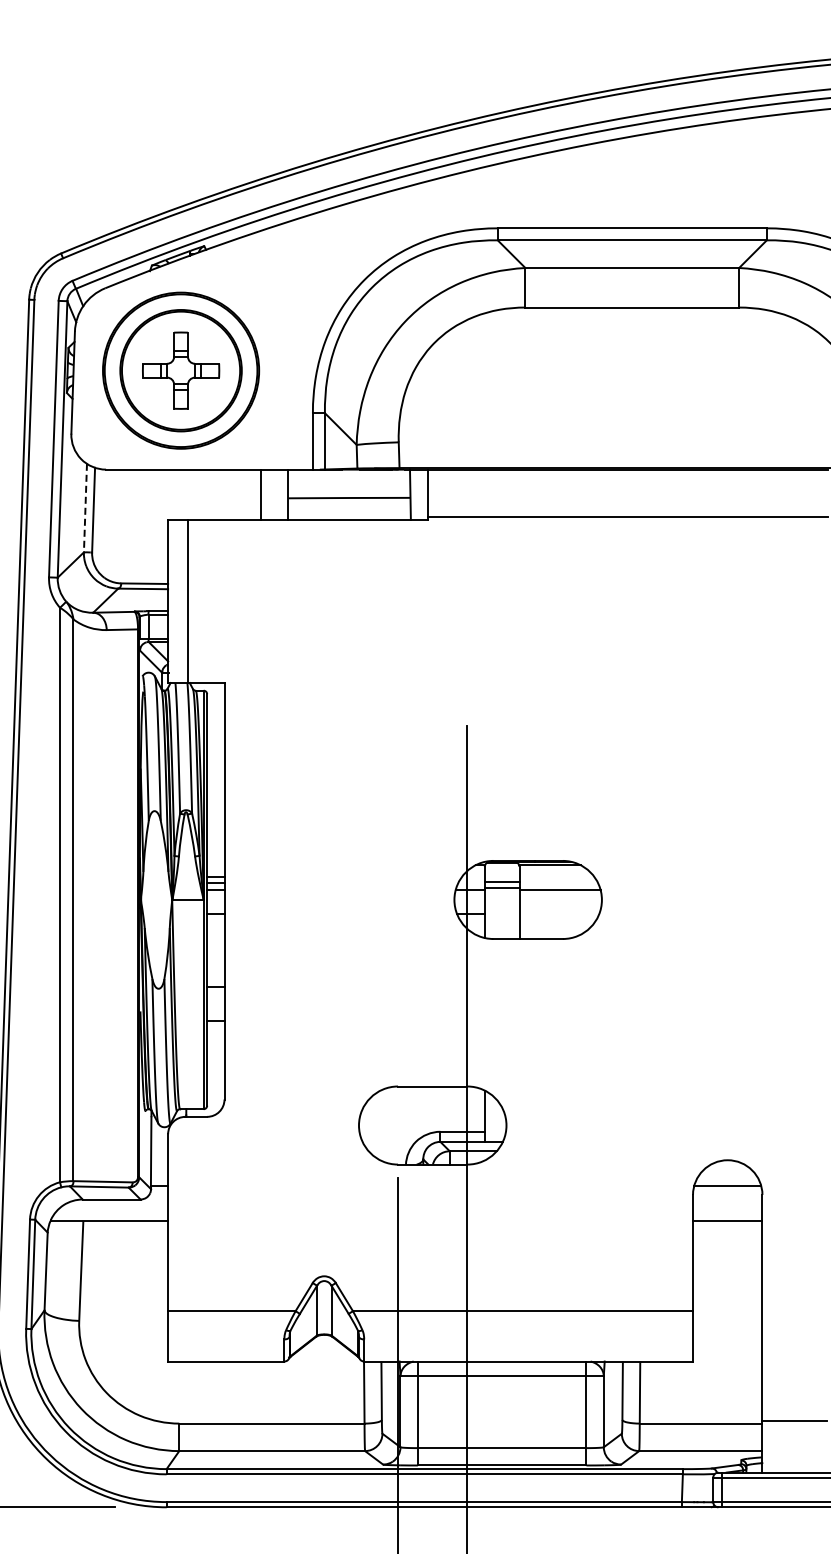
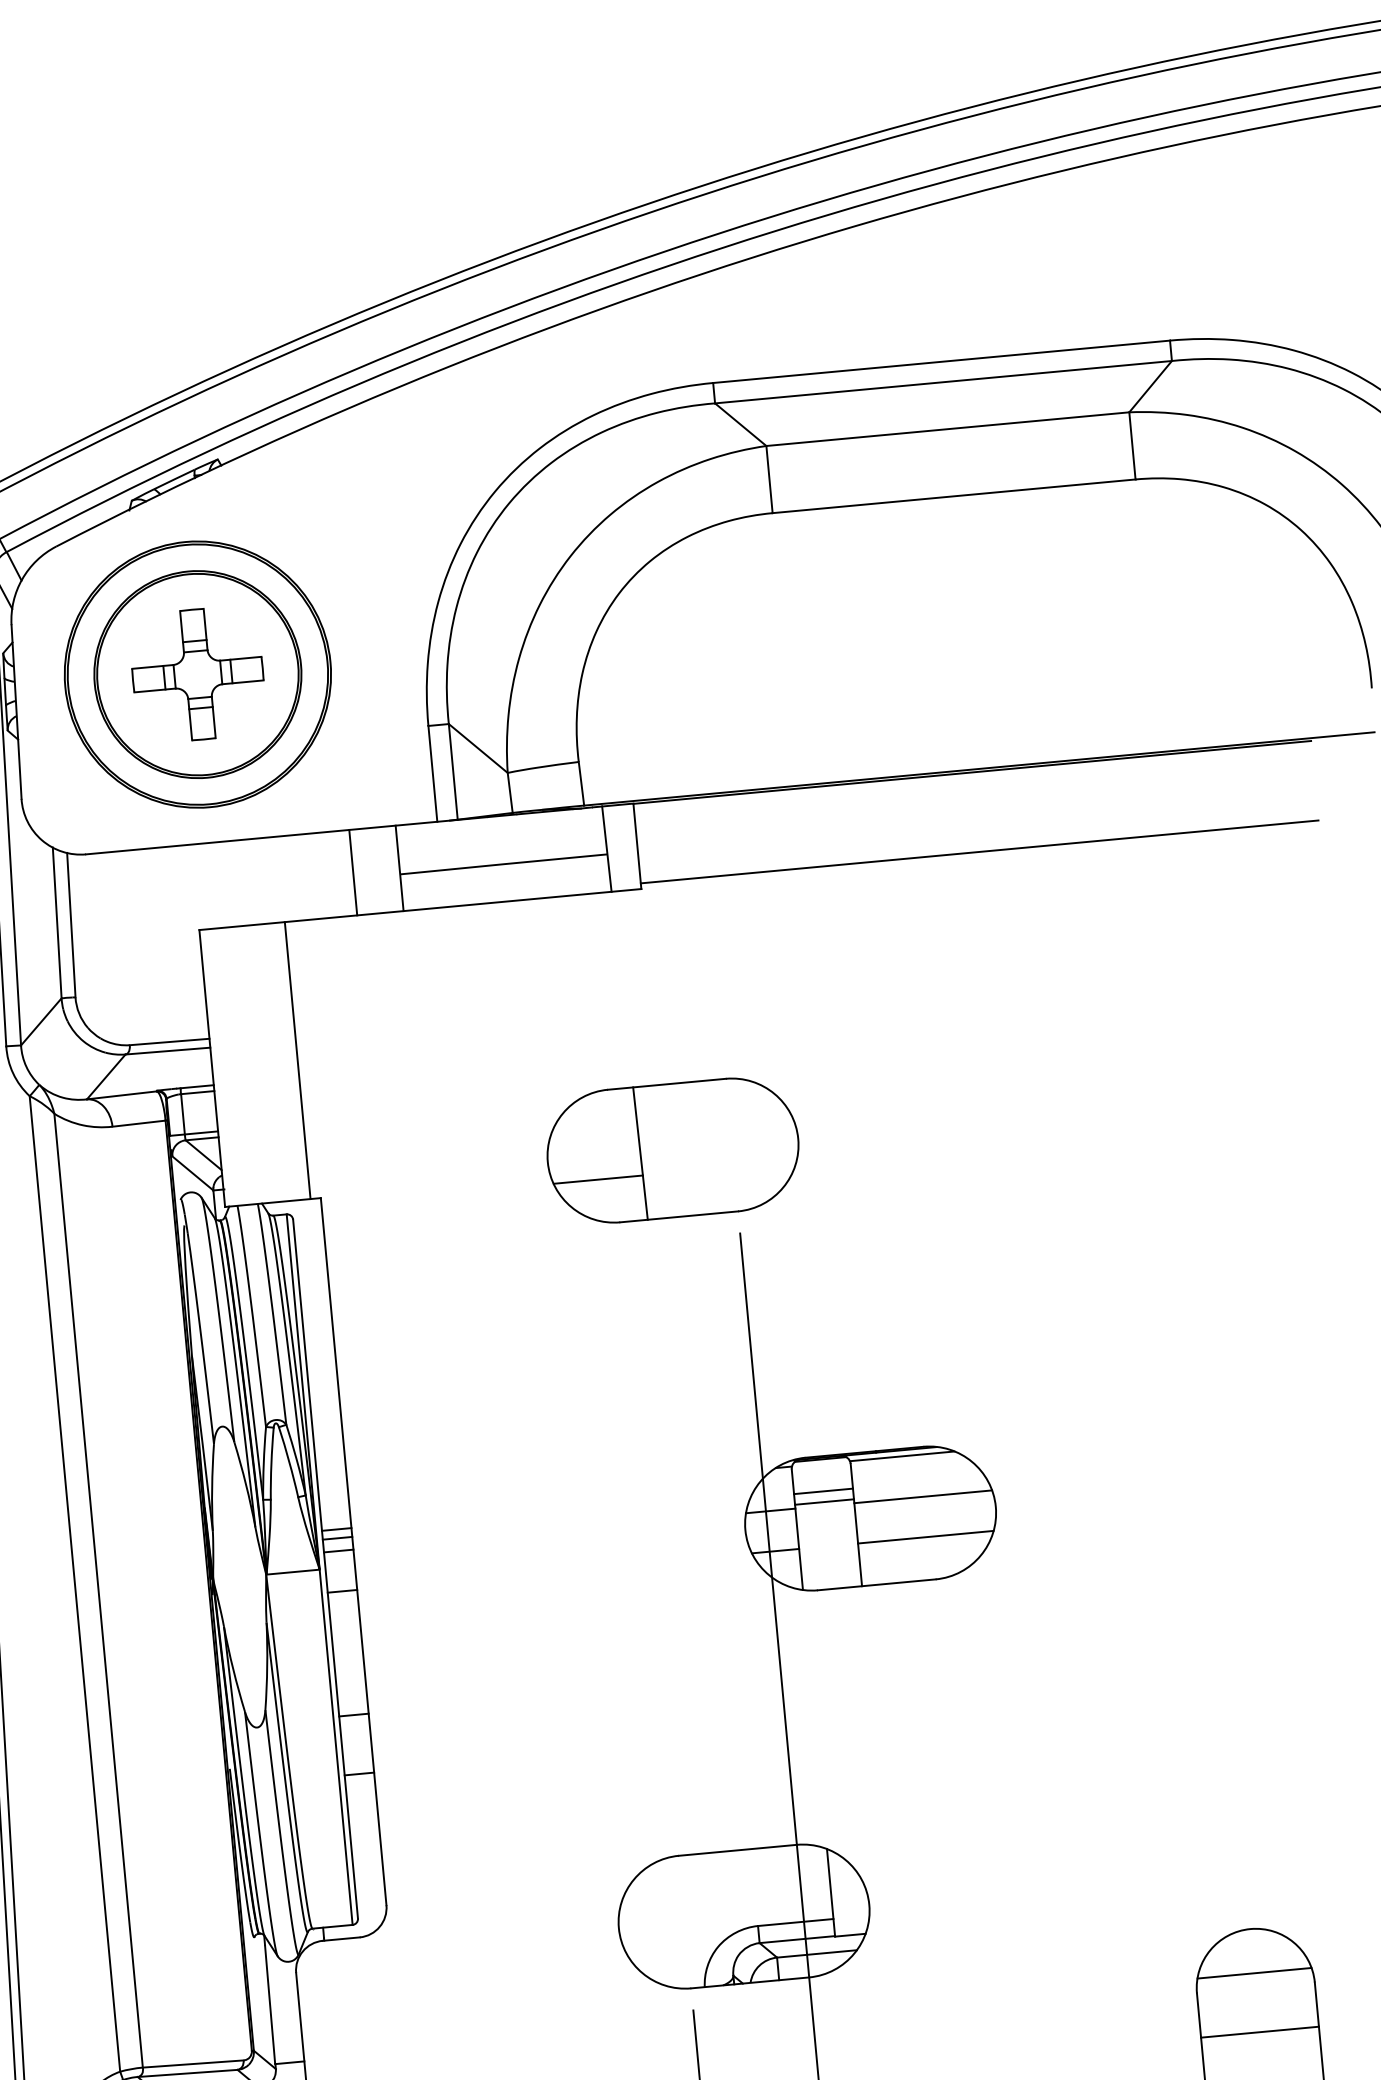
line: (85, 508) -> (57, 923), dashed -> solid
line: (188, 601) -> (297, 1060), moved
part: (432, 674) -> (672, 1150), added
line: (559, 913) -> (925, 1536), added

